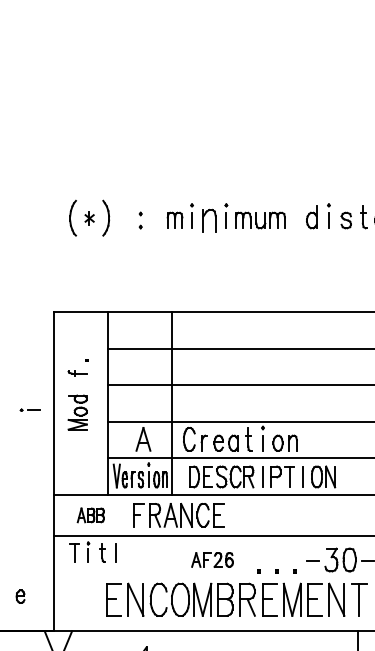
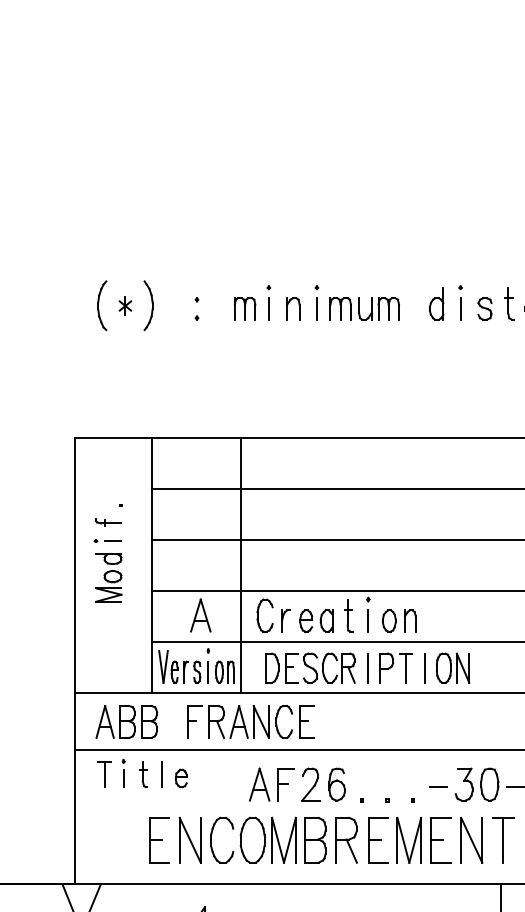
part: (209, 219) -> (293, 307), size x0.71
part: (29, 409) -> (106, 540), moved
part: (90, 515) -> (126, 722), size x1.67
part: (212, 559) -> (297, 783), size x1.67
part: (20, 596) -> (181, 778), moved

